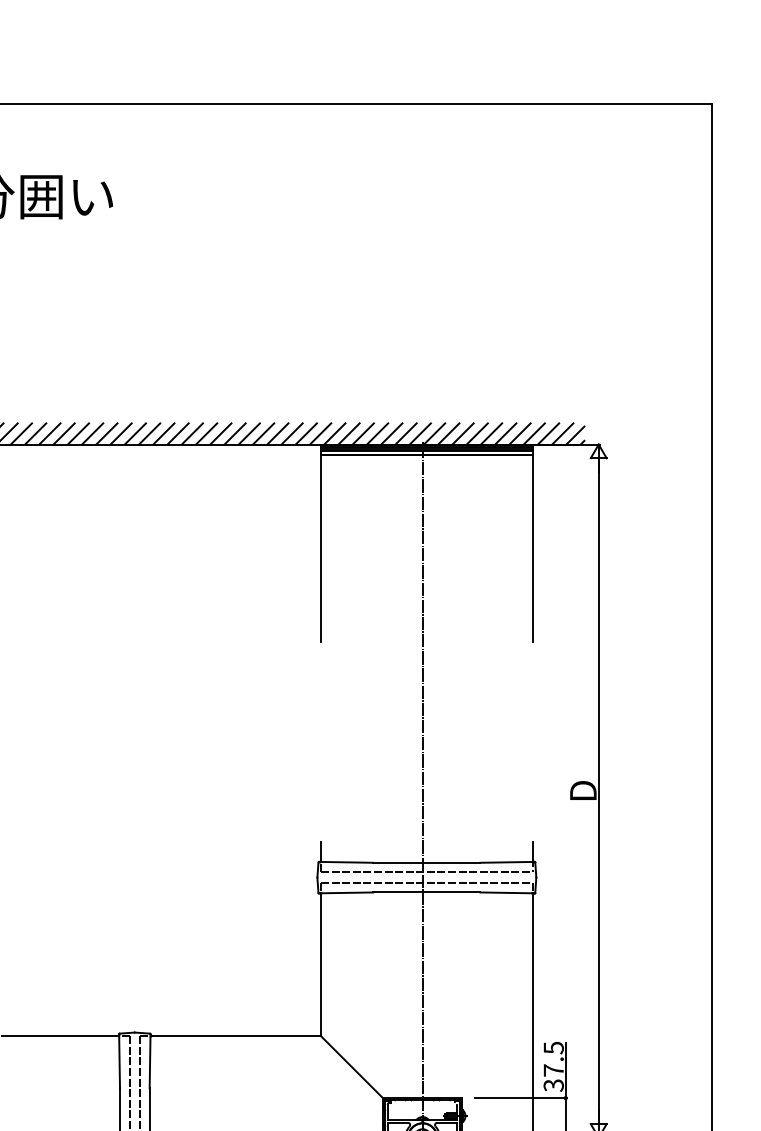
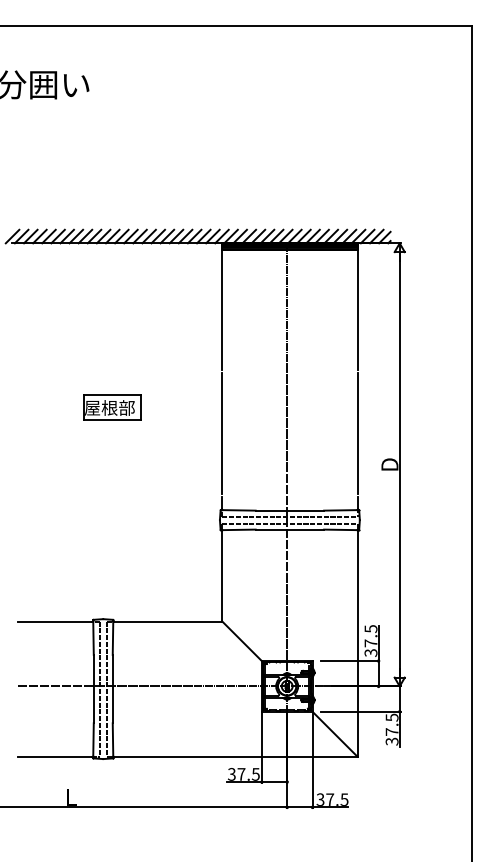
part: (149, 701) -> (112, 407), added
line: (321, 742) -> (222, 433), added
line: (532, 742) -> (357, 433), added

